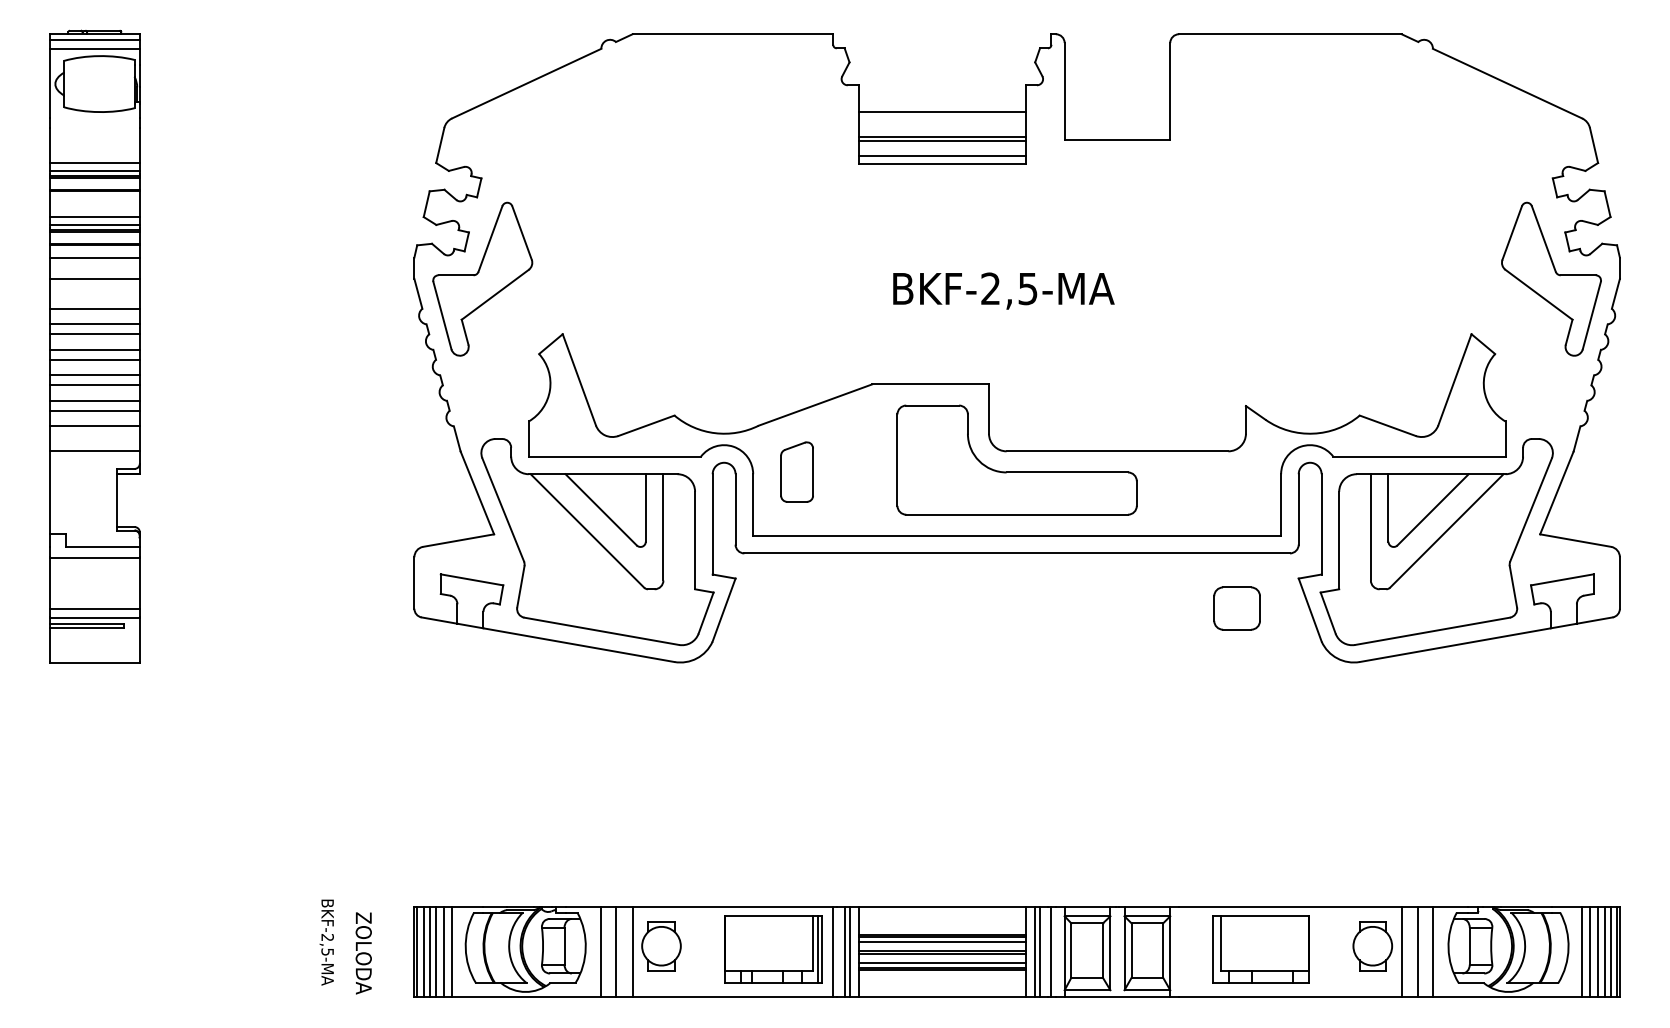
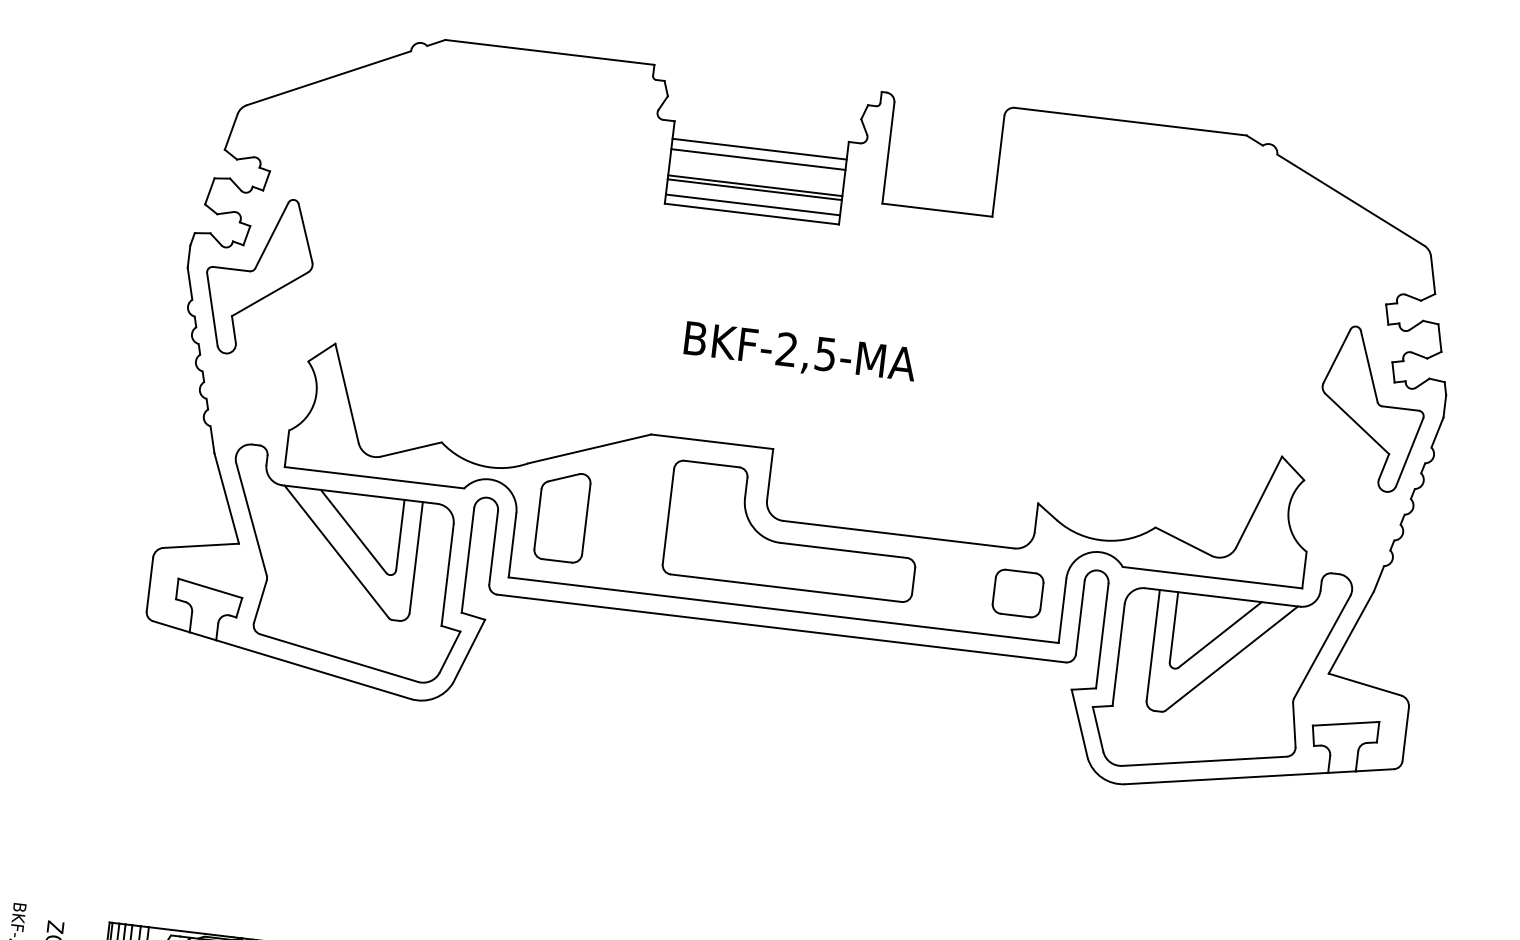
line: (941, 102) -> (758, 149), added
part: (796, 471) -> (561, 515), size x1.43
part: (1236, 608) -> (1017, 593), moved

